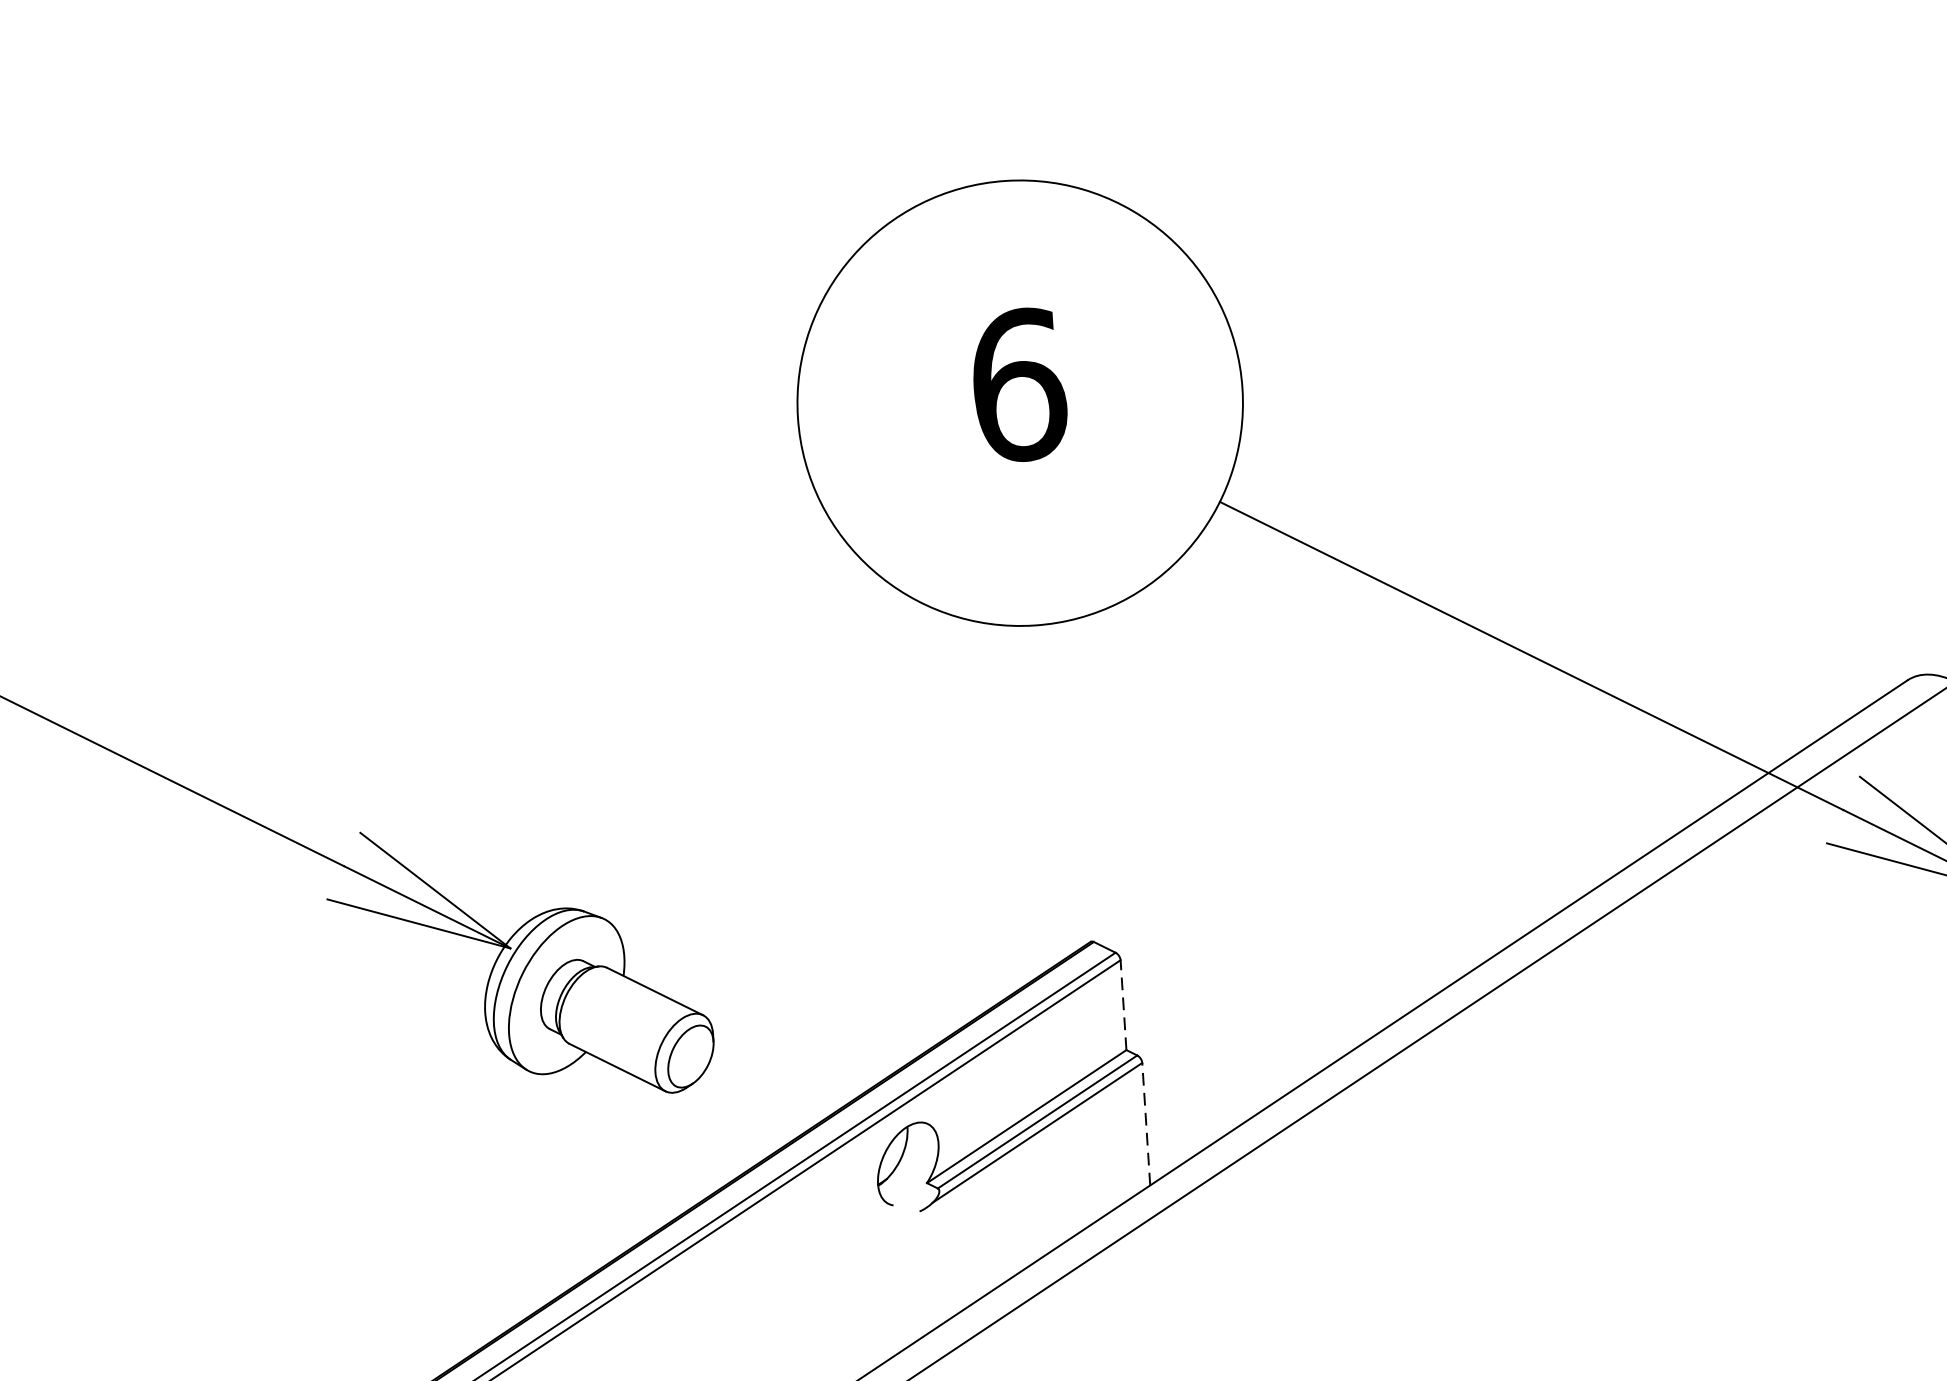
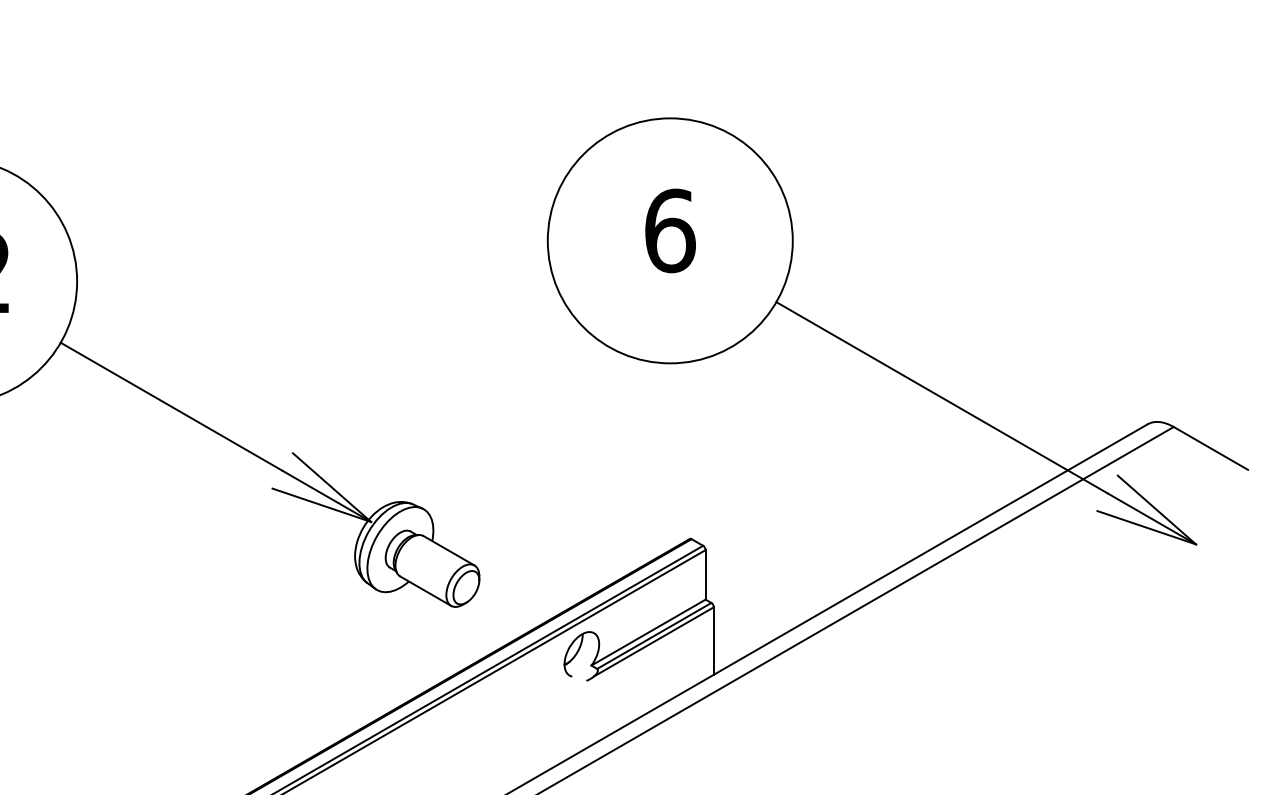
line: (1123, 1004) -> (705, 574), dashed -> solid
line: (1145, 1125) -> (713, 641), dashed -> solid

